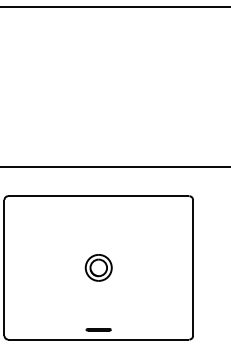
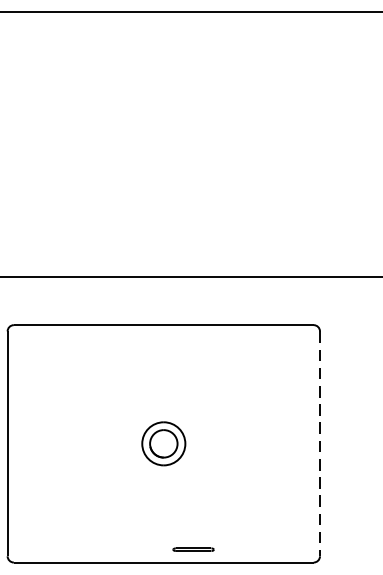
line: (193, 267) -> (320, 443), solid -> dashed
line: (98, 329) -> (193, 549), moved

